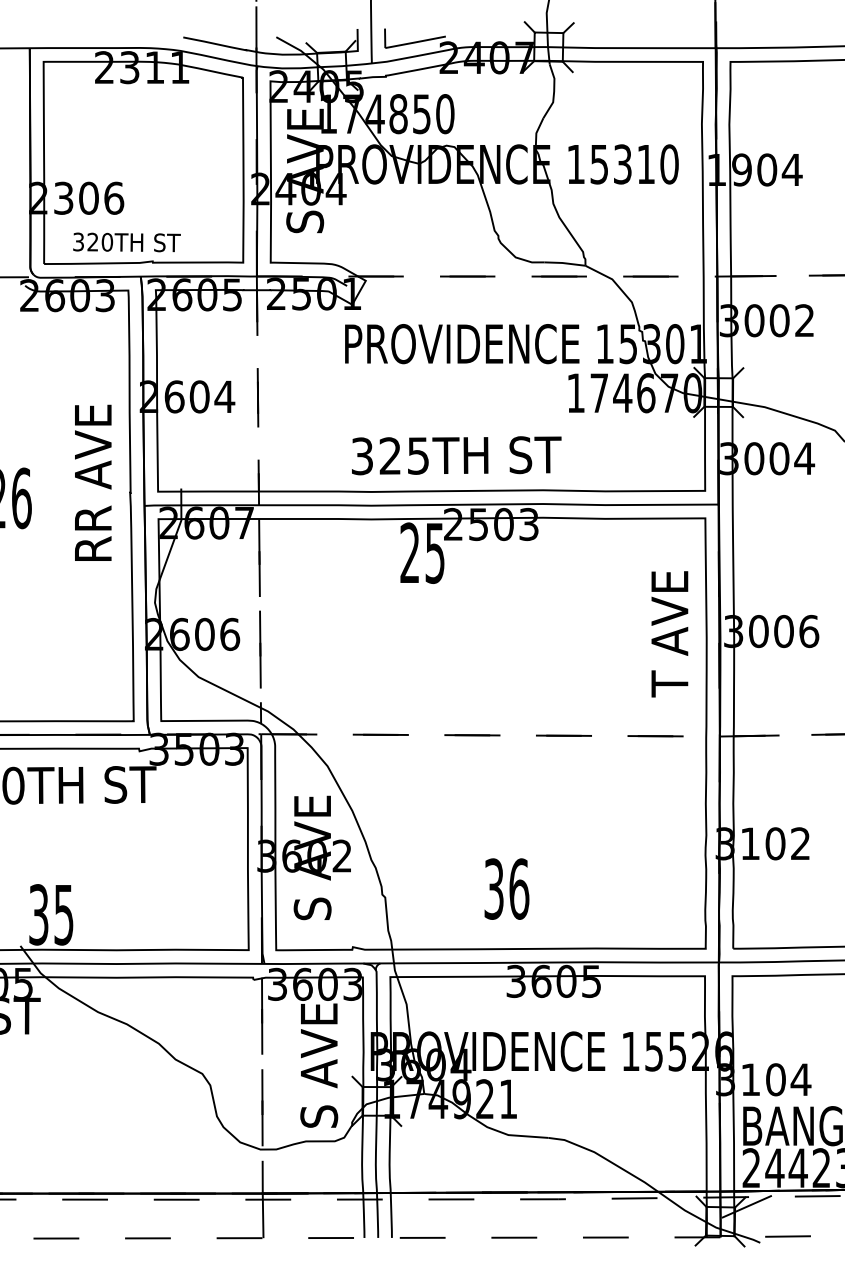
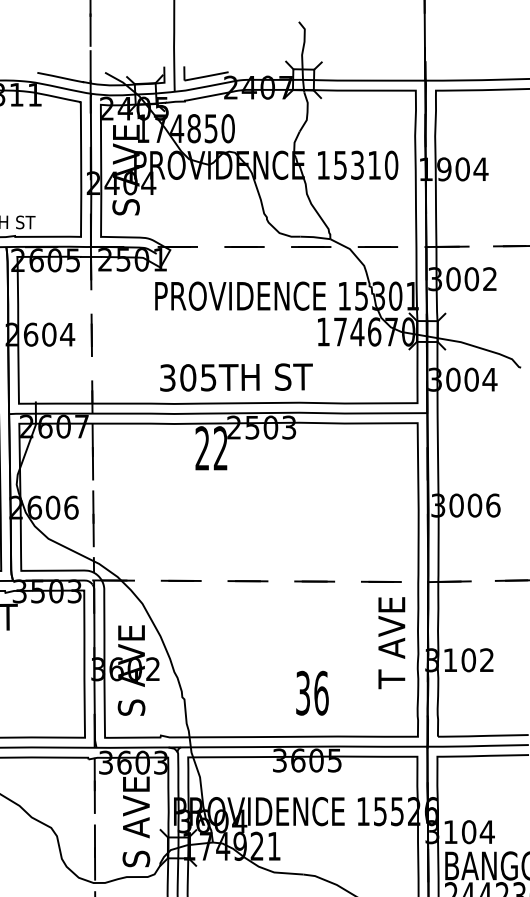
text: (390, 456) -> (188, 378), 325TH -> 305TH
text: (434, 552) -> (220, 448), 25 -> 22
text: (669, 634) -> (391, 643), moved
text: (506, 888) -> (312, 692), moved

